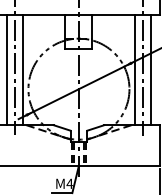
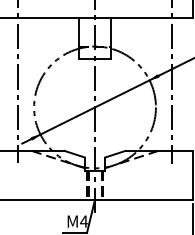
line: (6, 70) -> (7, 84), removed
line: (23, 70) -> (28, 84), removed
line: (134, 70) -> (162, 84), removed
line: (151, 70) -> (182, 84), removed

